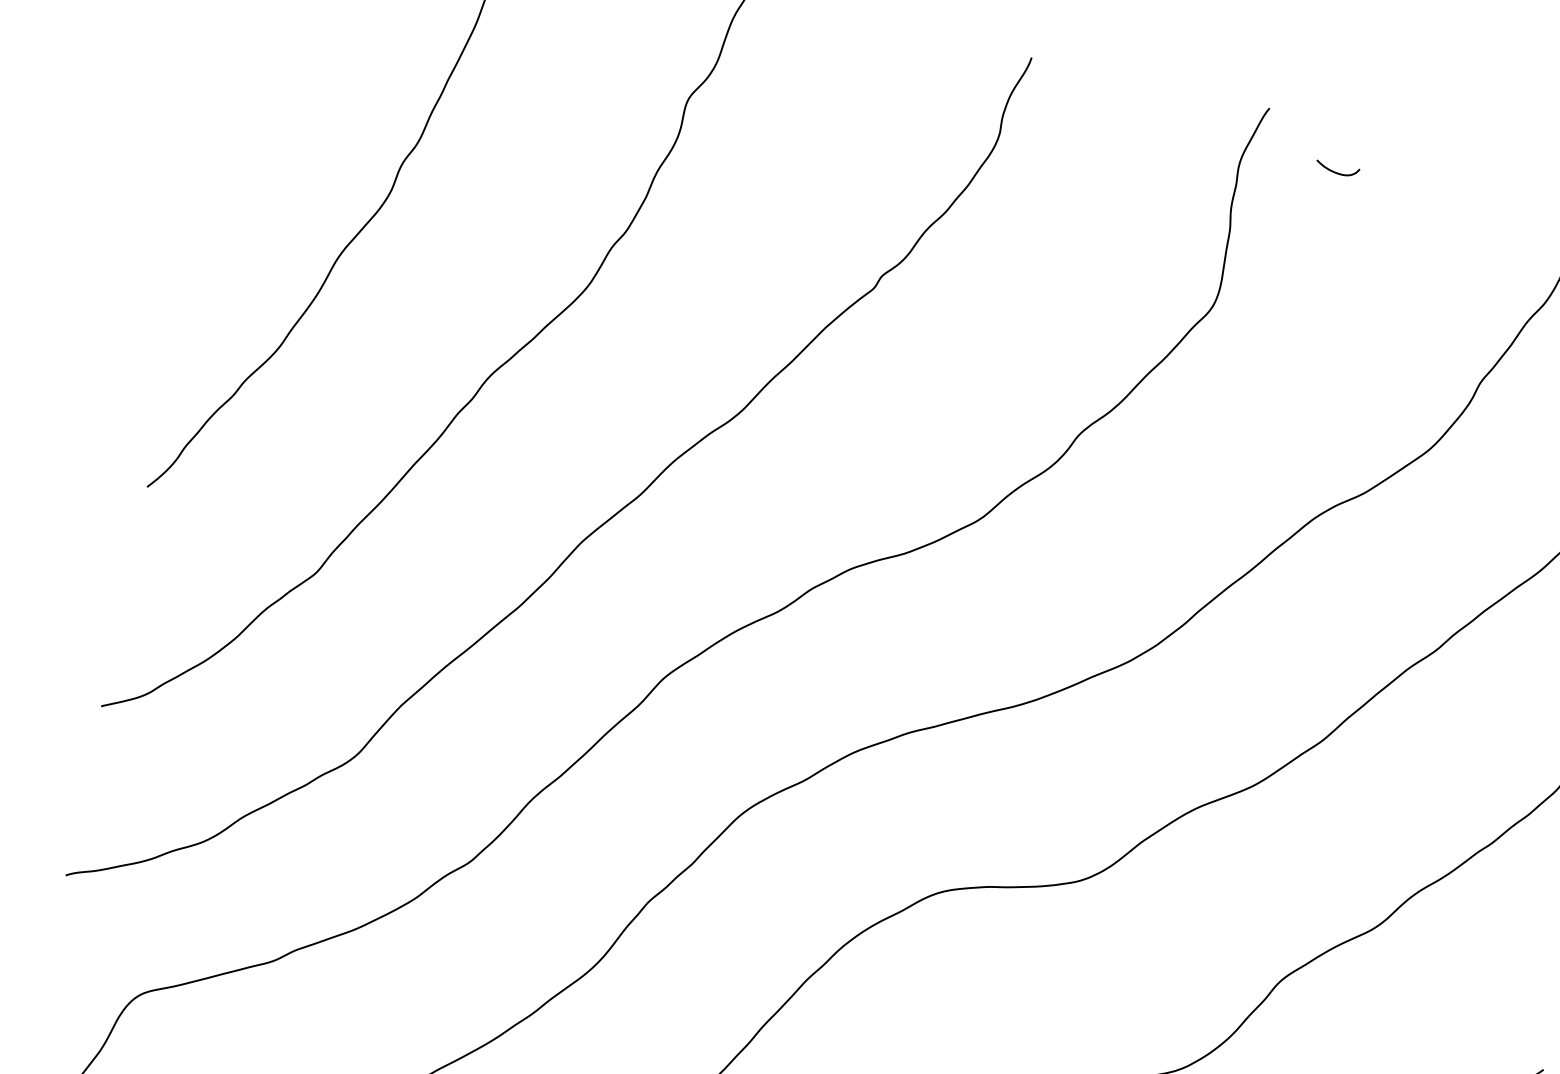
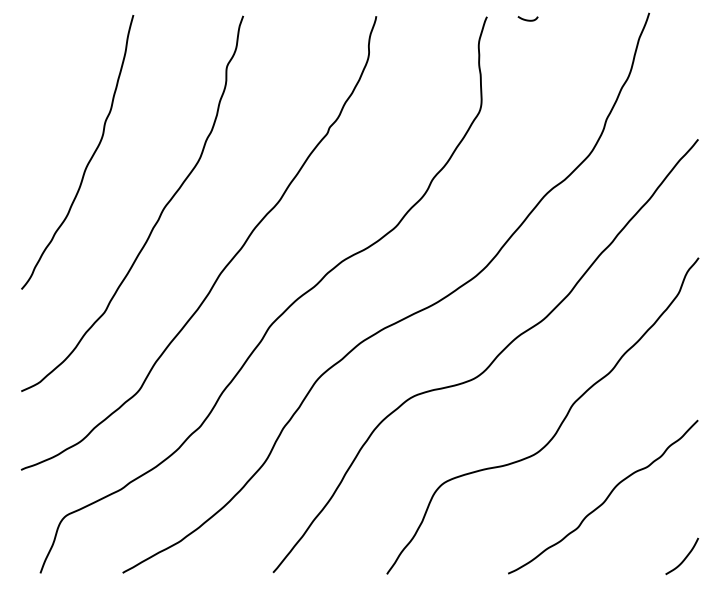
curve: (1336, 170) -> (527, 19), moved

